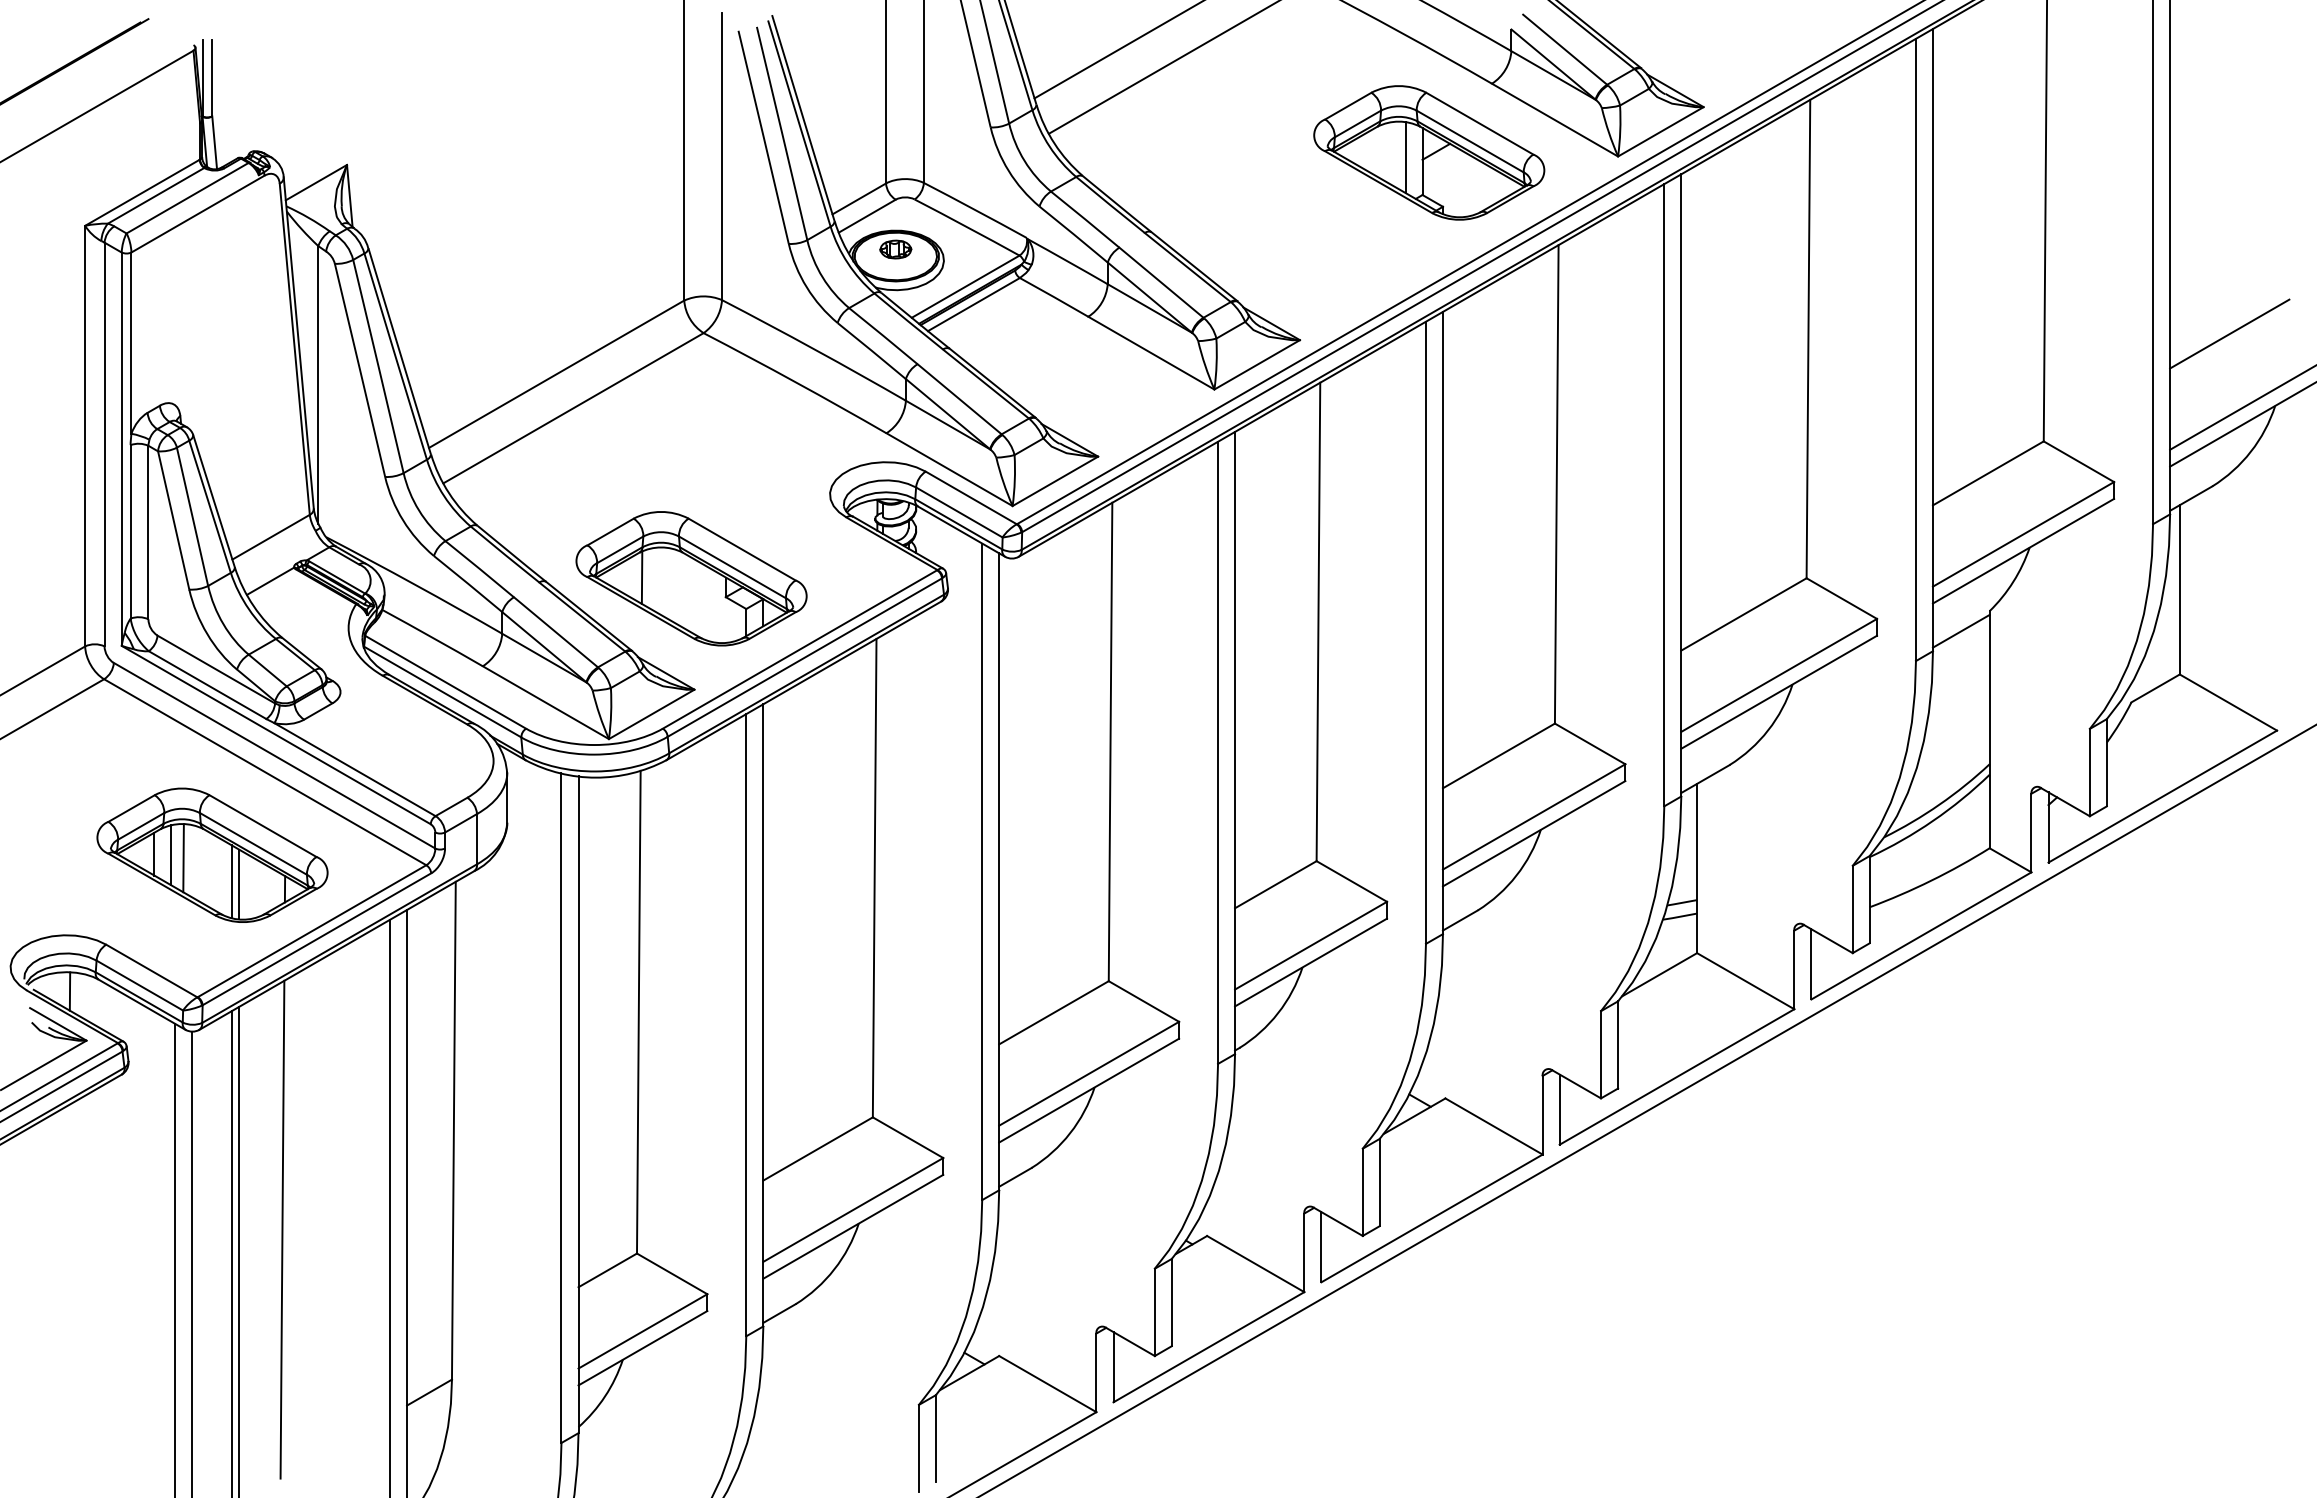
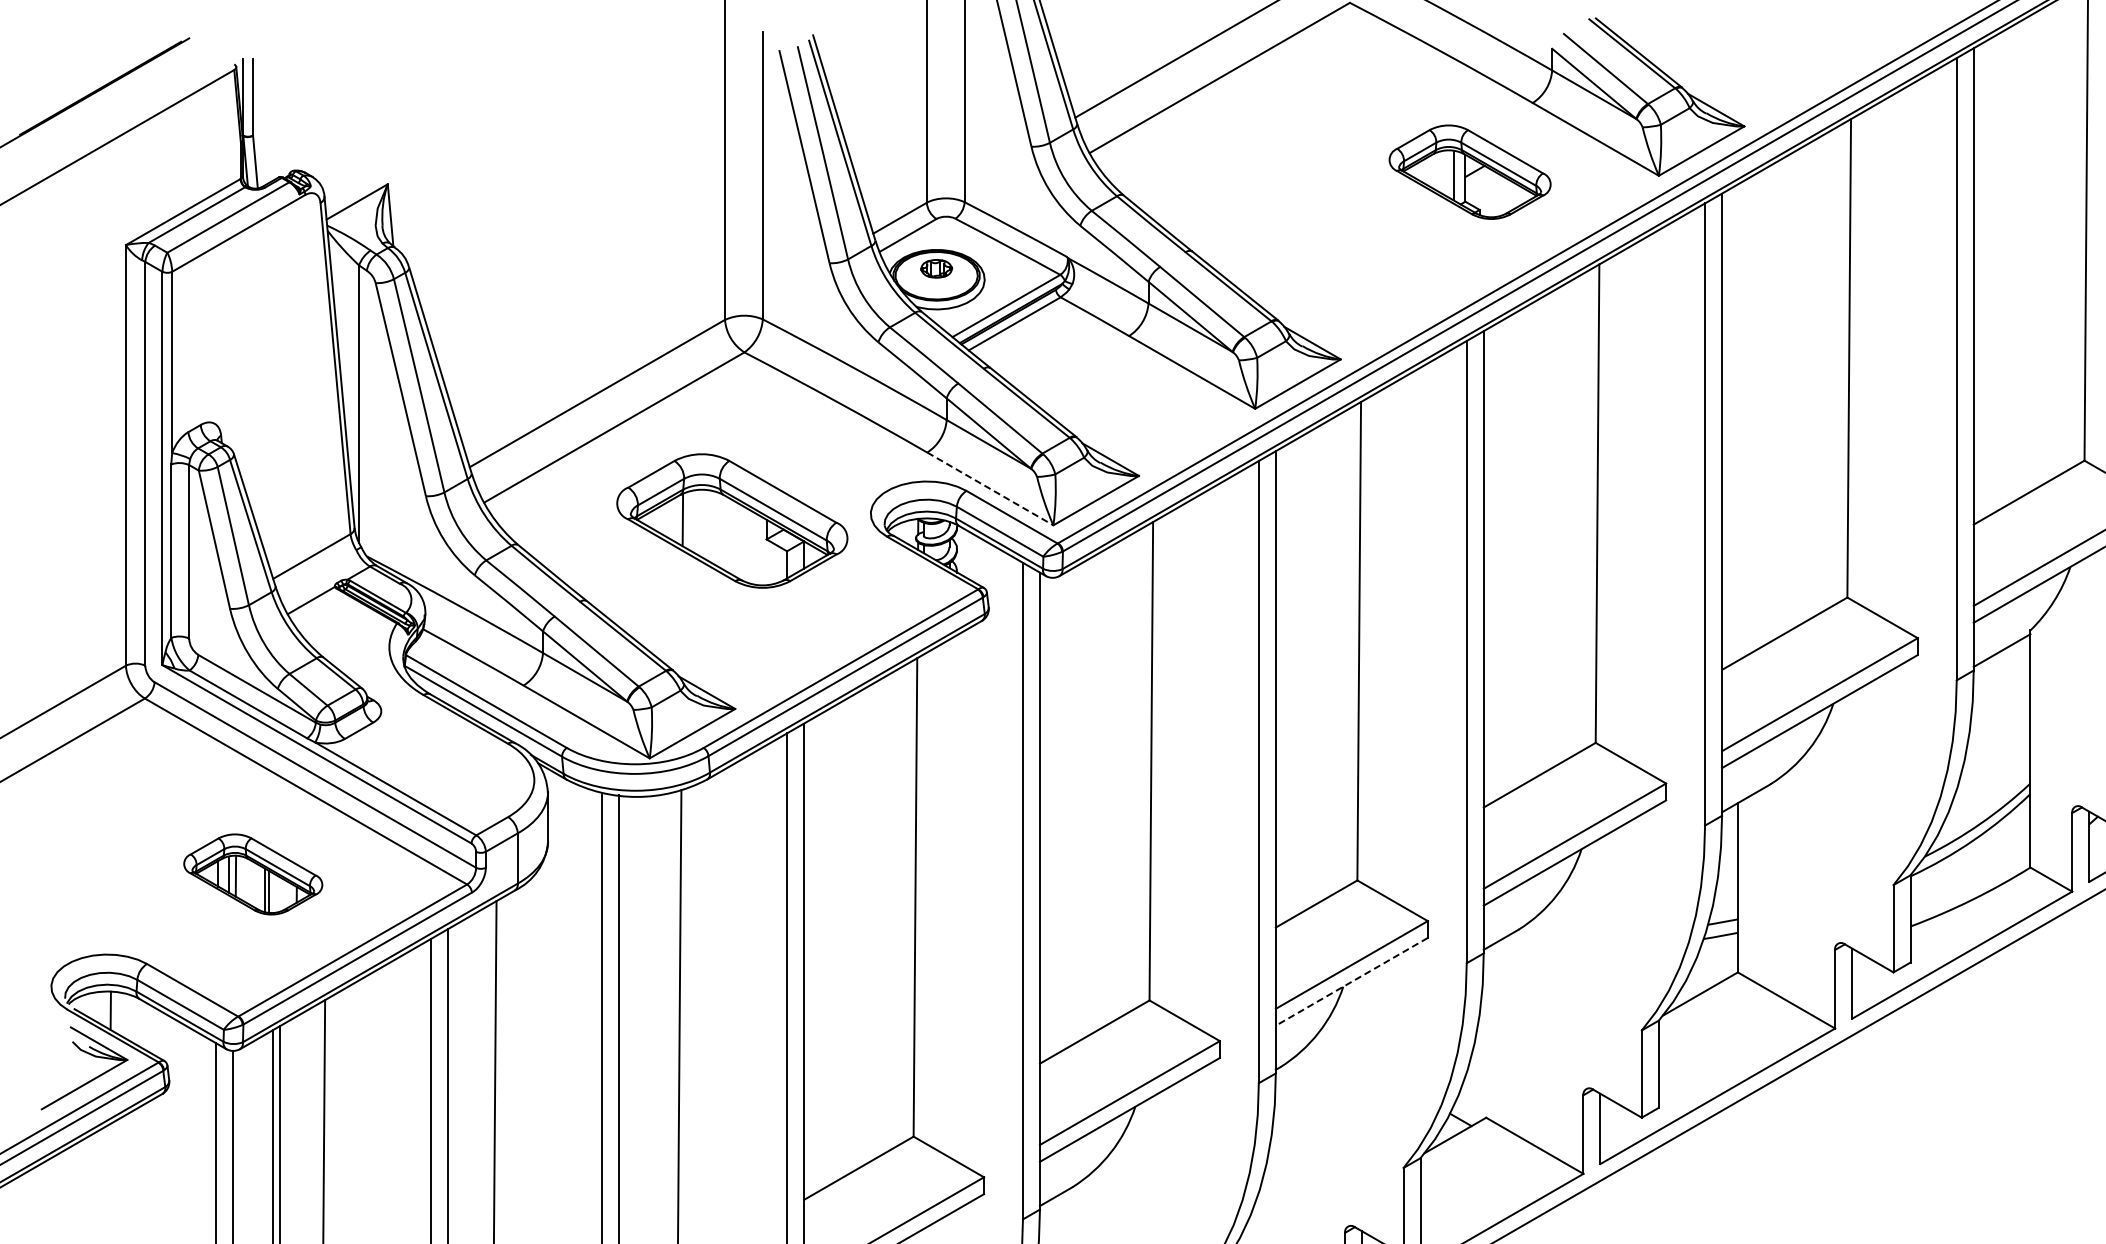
part: (1429, 152) -> (1470, 171), size x0.7
line: (949, 469) -> (990, 488), solid -> dashed
part: (691, 578) -> (732, 520), moved
part: (212, 854) -> (253, 873), size x0.6
line: (1311, 962) -> (1352, 981), solid -> dashed

